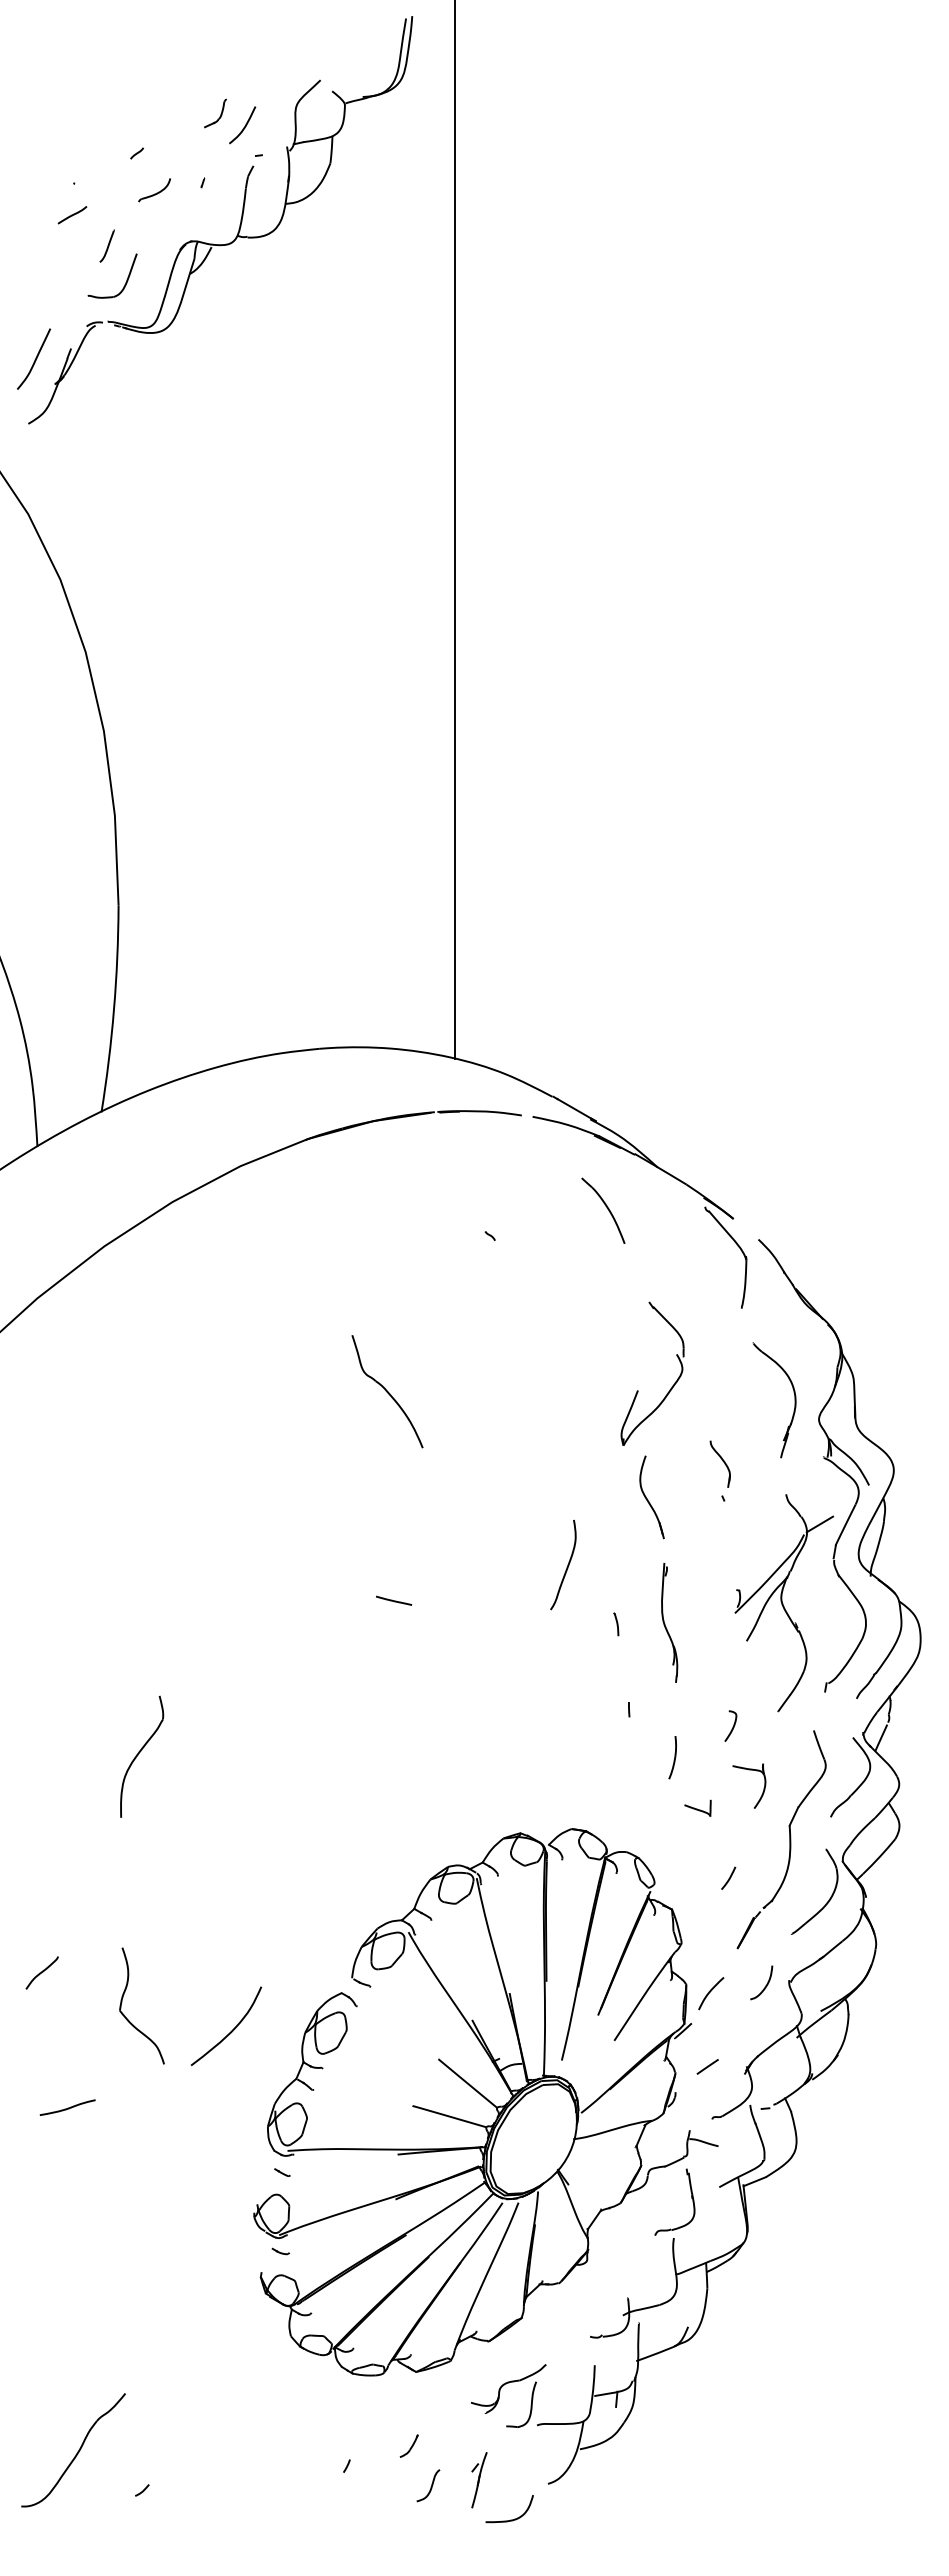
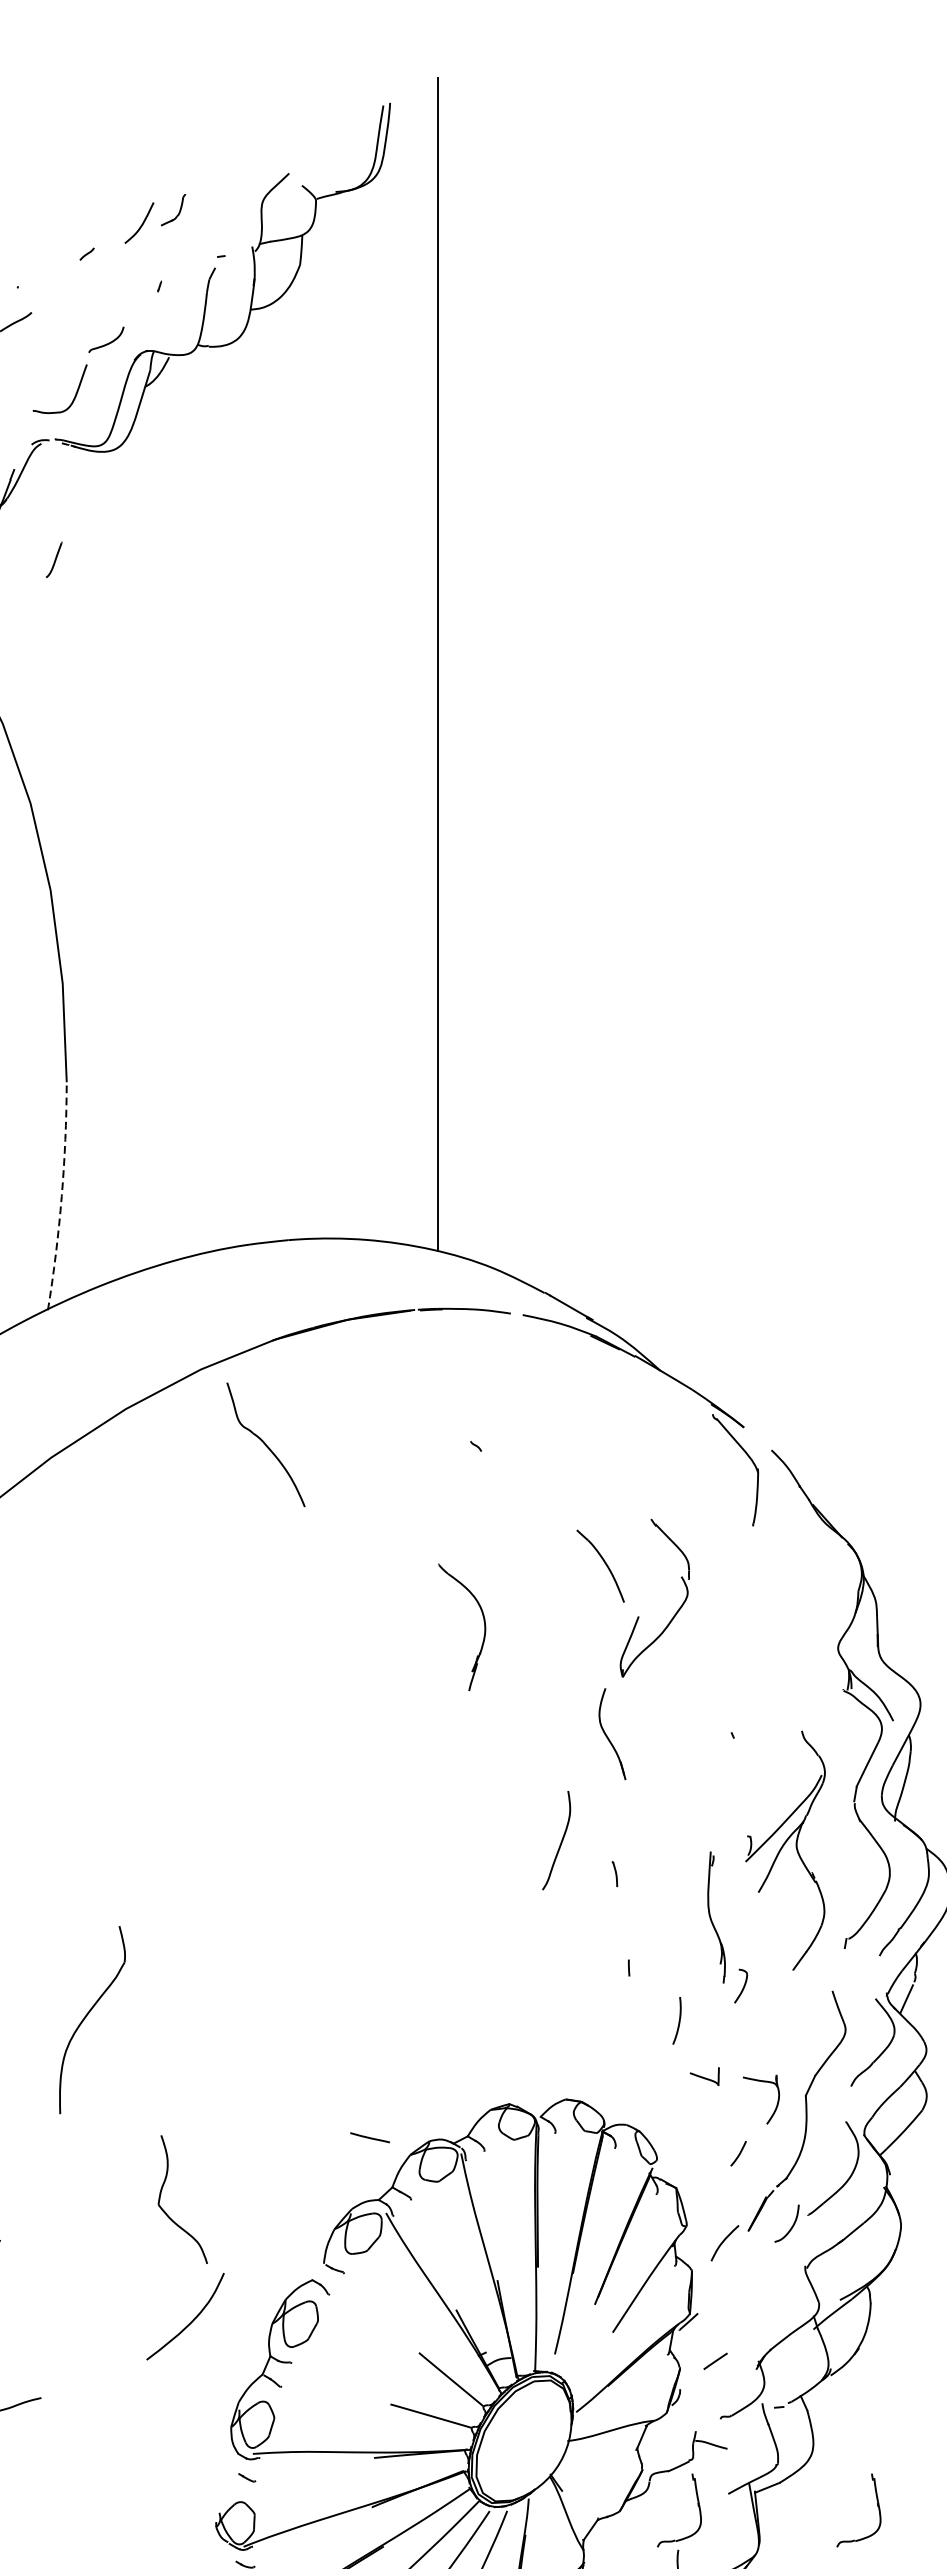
curve: (244, 126) -> (141, 224), moved
part: (154, 190) -> (106, 340), moved
curve: (107, 245) -> (54, 559), moved
arc: (114, 1009) -> (62, 1196), solid -> dashed
part: (603, 1210) -> (600, 1565), moved
part: (387, 1391) -> (266, 1444), moved
part: (794, 1400) -> (484, 1627), moved
part: (719, 1463) -> (728, 1696), removed
part: (651, 1497) -> (611, 1734), moved
line: (819, 1524) -> (838, 1764), removed
curve: (567, 1564) -> (561, 1840), moved
line: (394, 1600) -> (370, 2137), moved
part: (669, 1622) -> (716, 1917), moved
part: (142, 1756) -> (93, 2019), size x1.4
part: (763, 1788) -> (777, 2102), moved
curve: (765, 1985) -> (791, 2226), moved
curve: (710, 1992) -> (724, 2242), moved
part: (125, 2015) -> (164, 2210), moved
part: (854, 2198) -> (877, 2506), added

